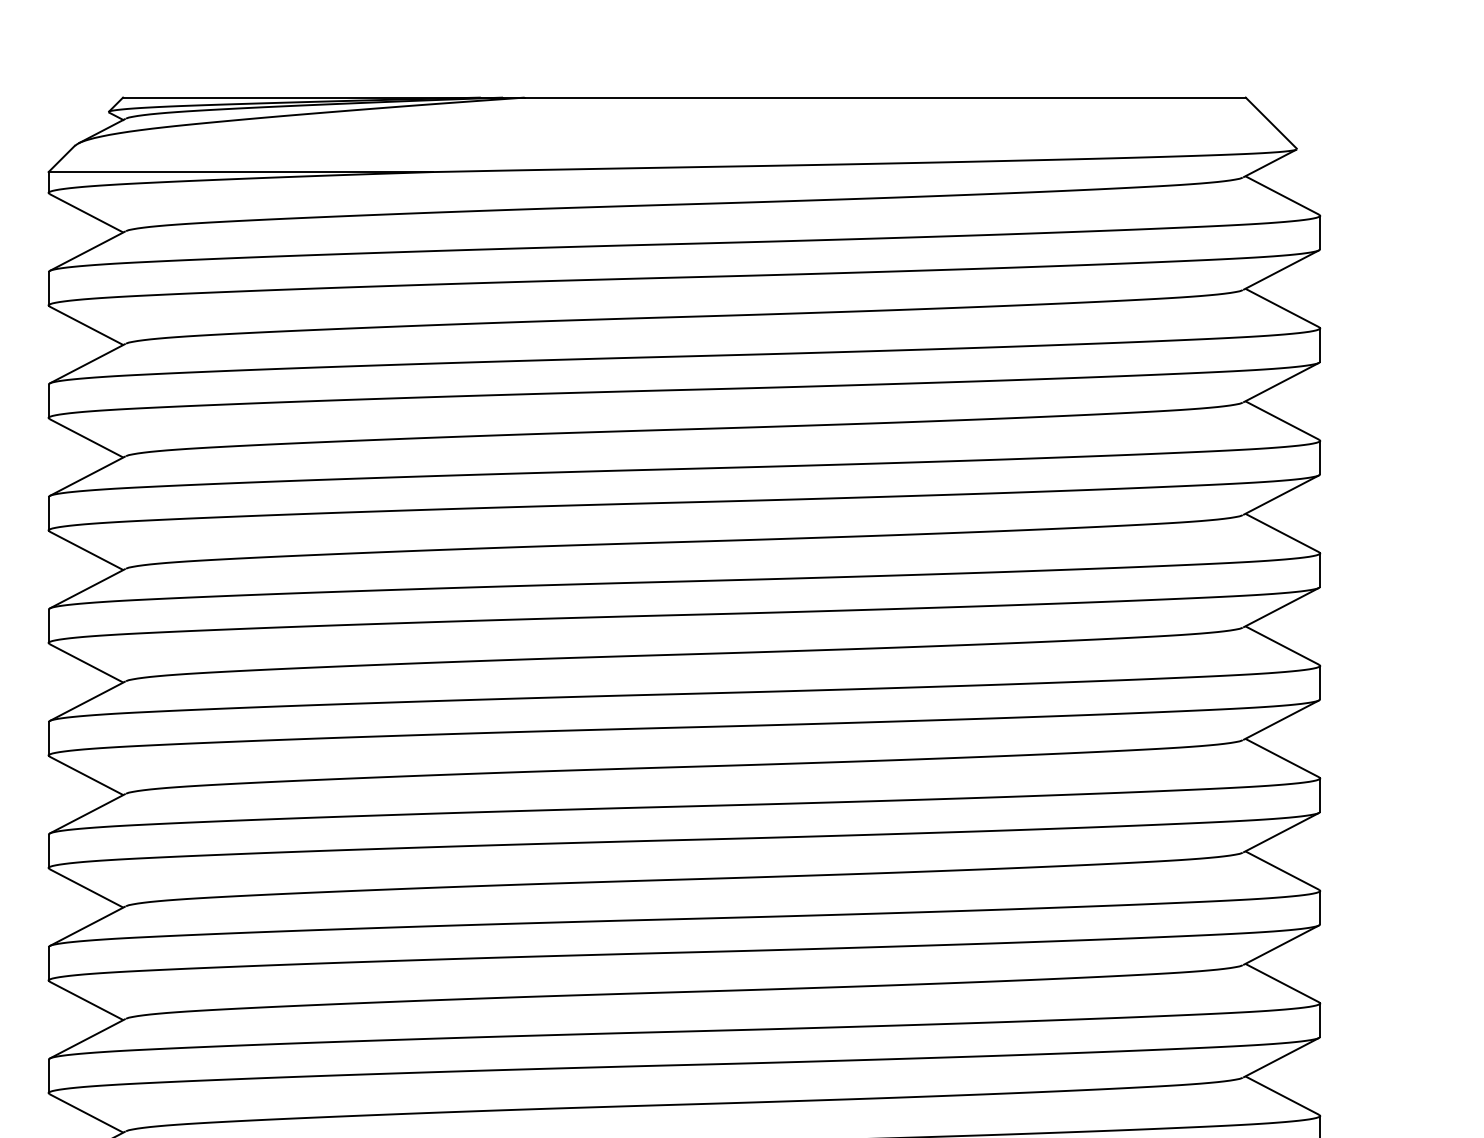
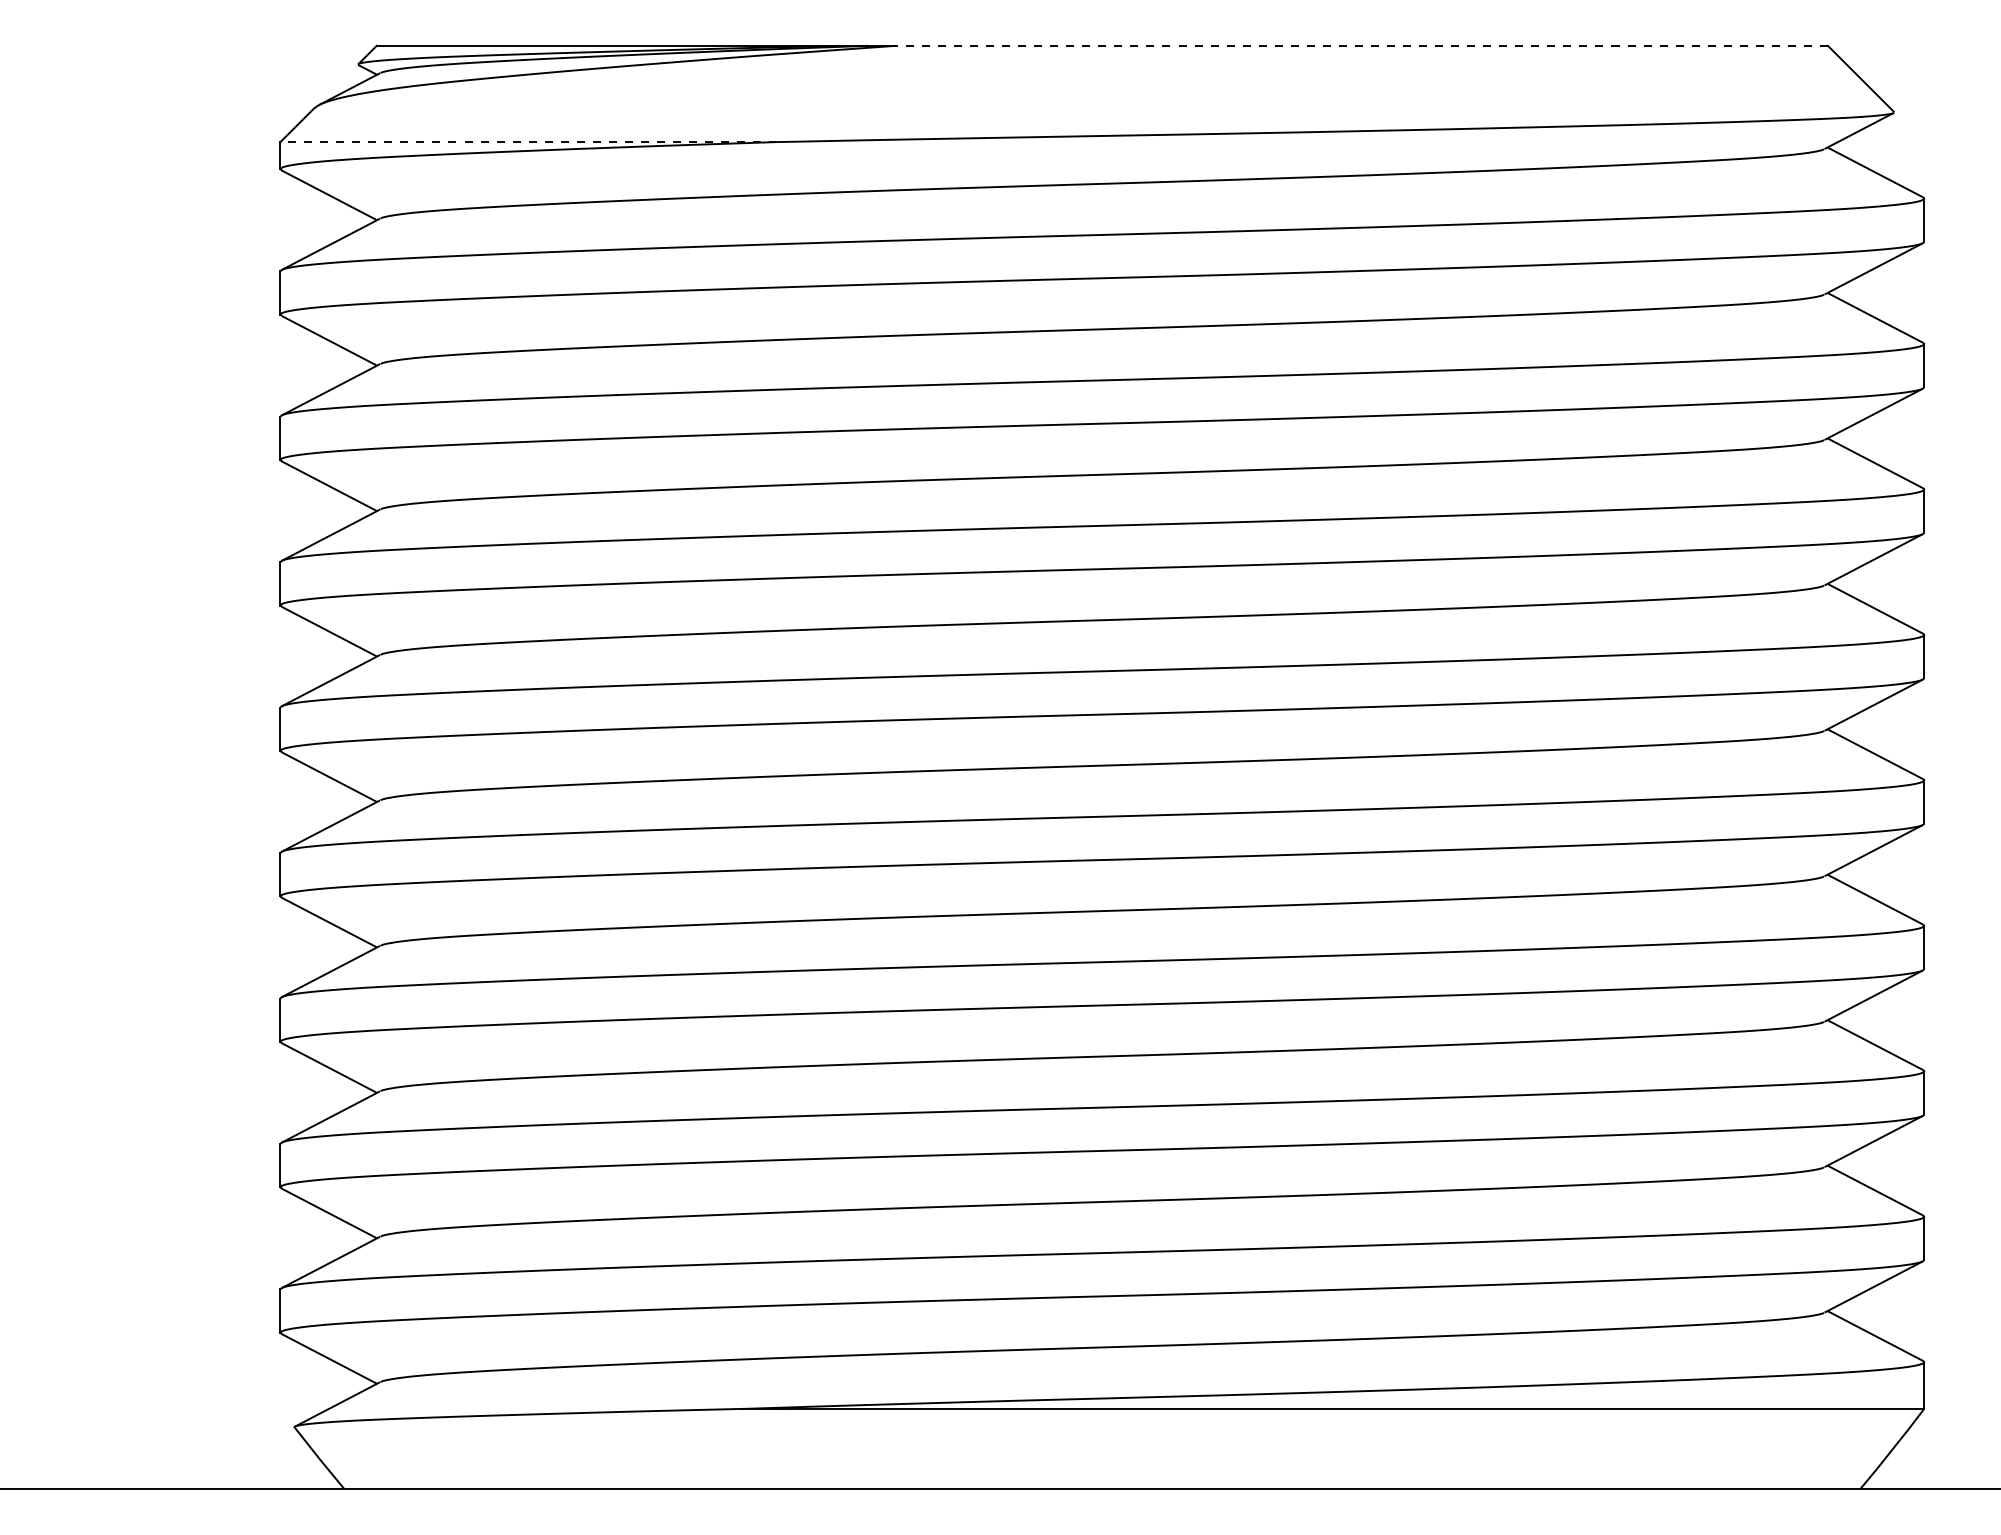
line: (884, 97) -> (1361, 45), solid -> dashed
line: (240, 172) -> (528, 142), solid -> dashed

